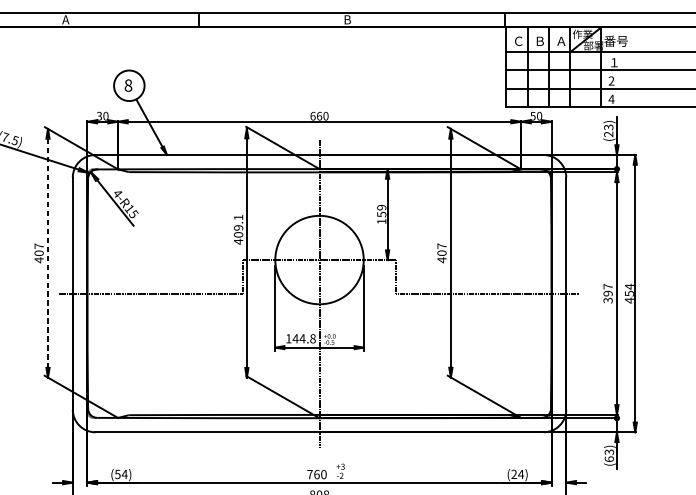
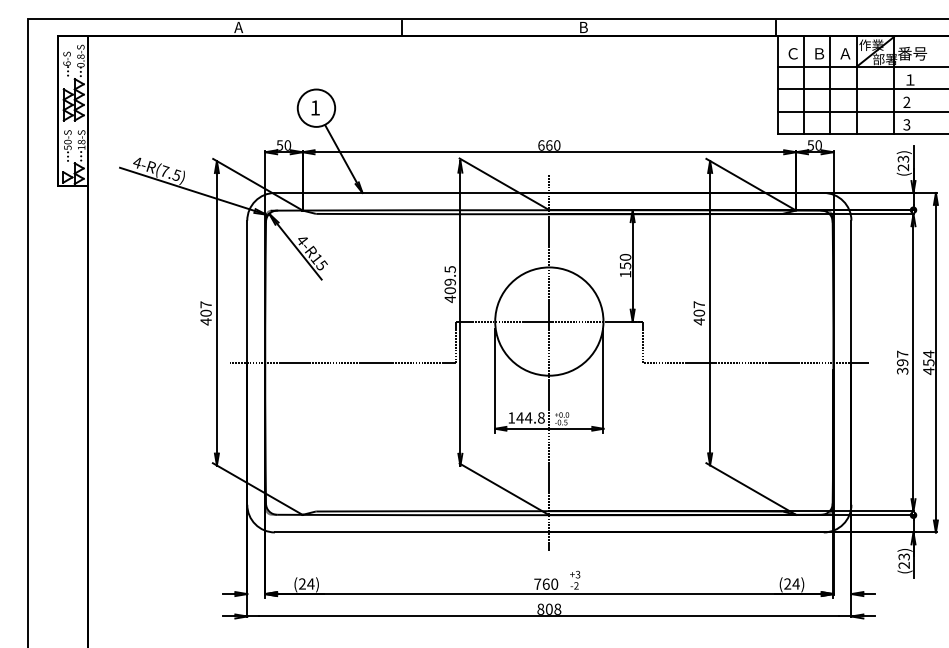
text: (128, 85) -> (315, 107), 8 -> 1
text: (611, 99) -> (906, 124), 4 -> 3
text: (99, 116) -> (279, 145), 30 -> 50
text: (381, 207) -> (625, 257), 159 -> 150
text: (237, 217) -> (449, 269), 409.1 -> 409.5
line: (47, 253) -> (216, 313), dashed -> solid
text: (608, 458) -> (903, 564), (63) -> (23)
text: (117, 473) -> (301, 583), (54) -> (24)

